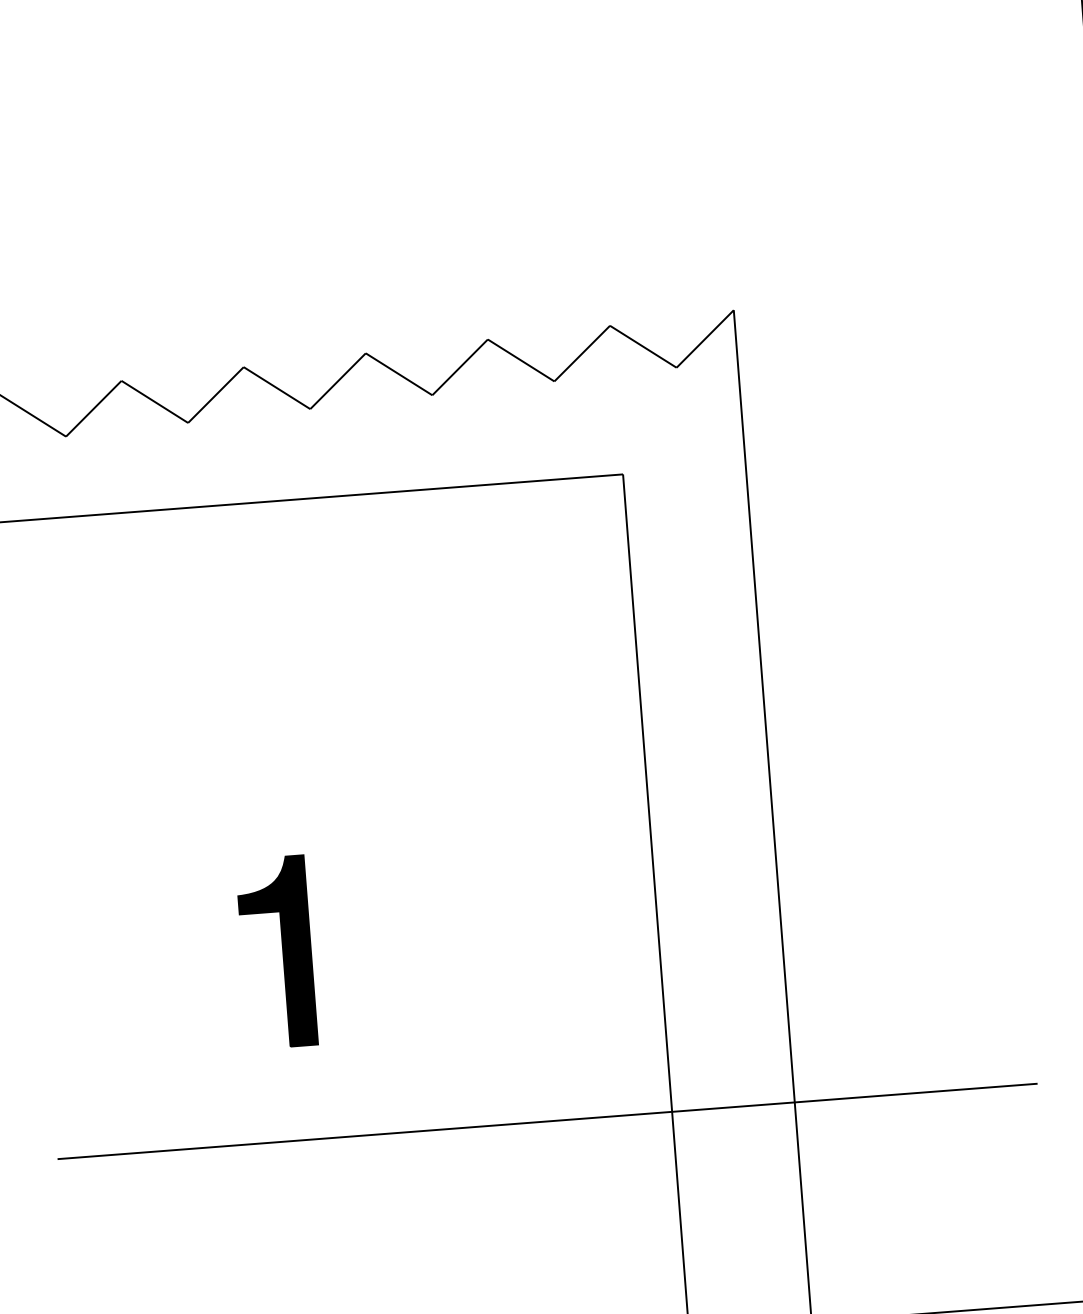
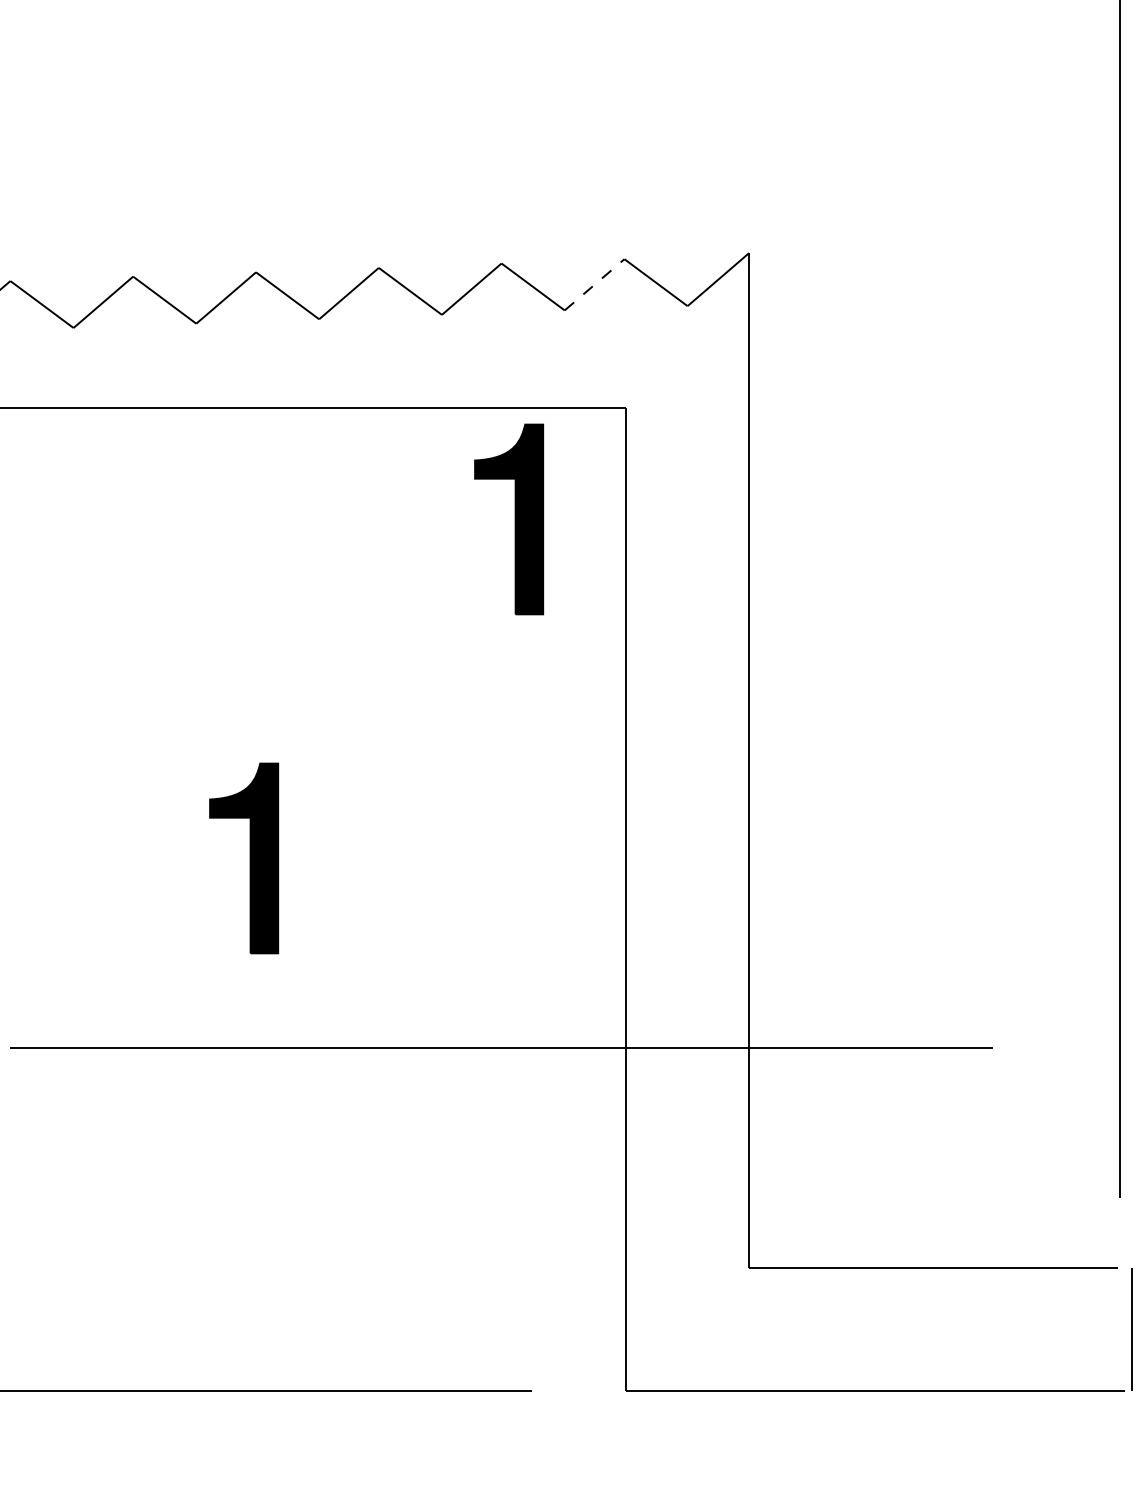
line: (582, 353) -> (594, 284), solid -> dashed
part: (515, 594) -> (509, 519), added

